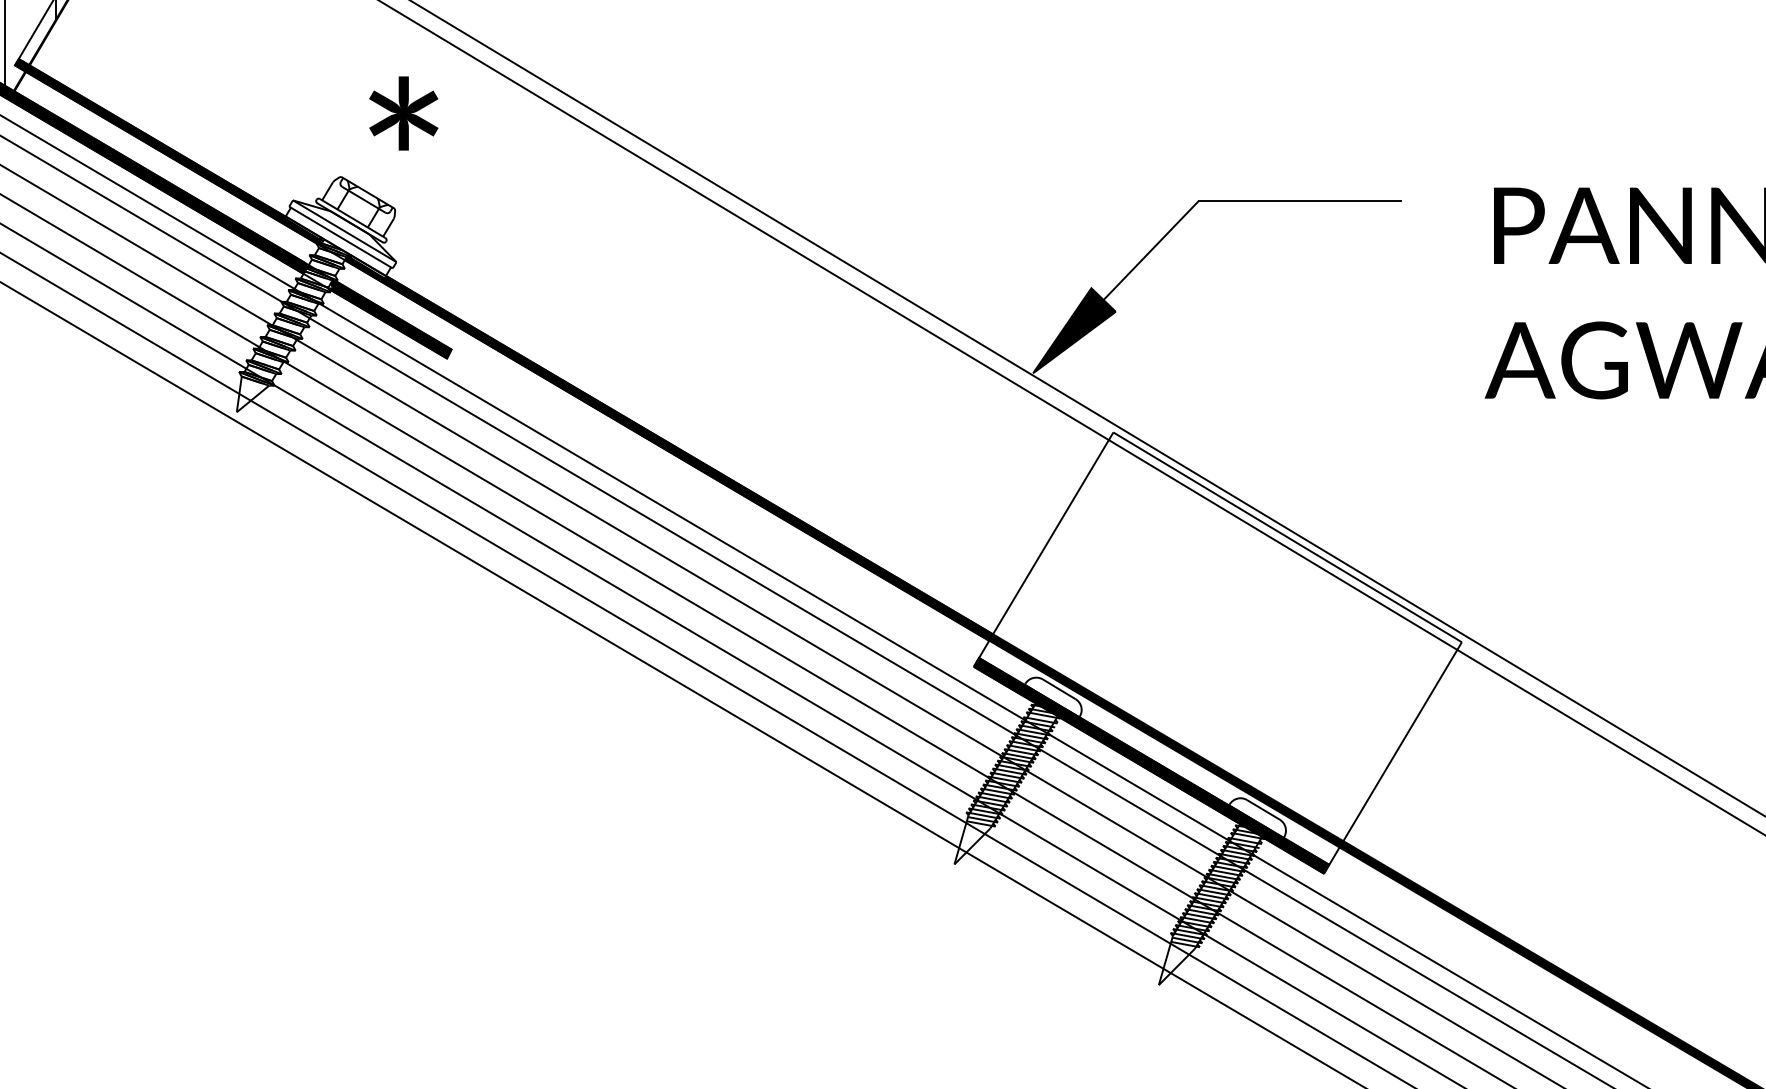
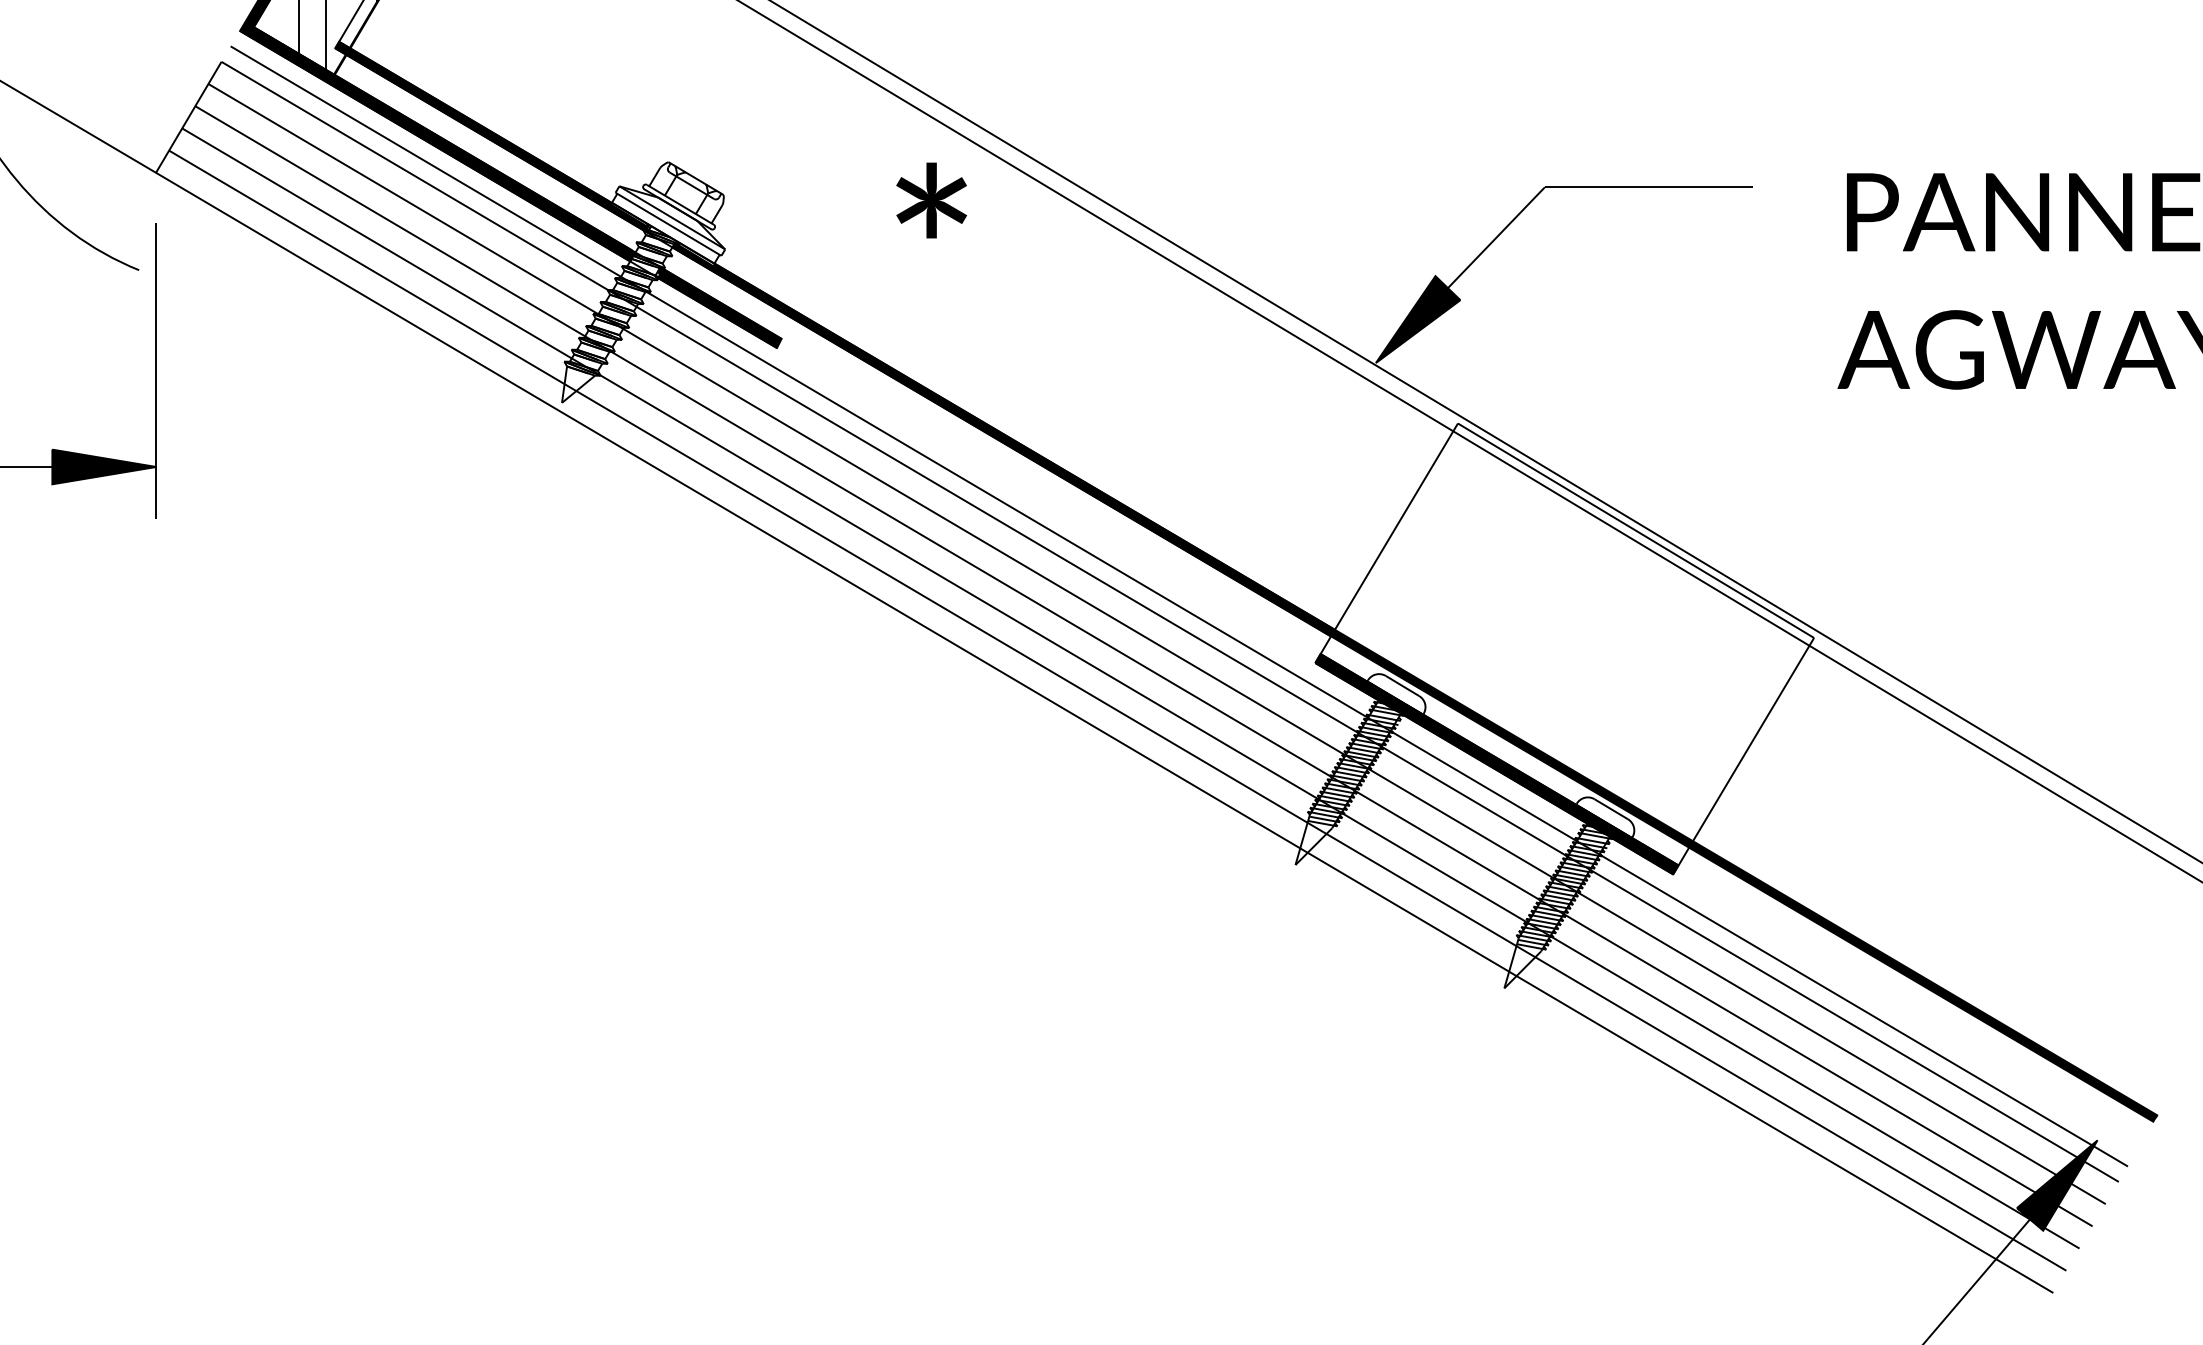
text: (403, 113) -> (931, 200), moved

